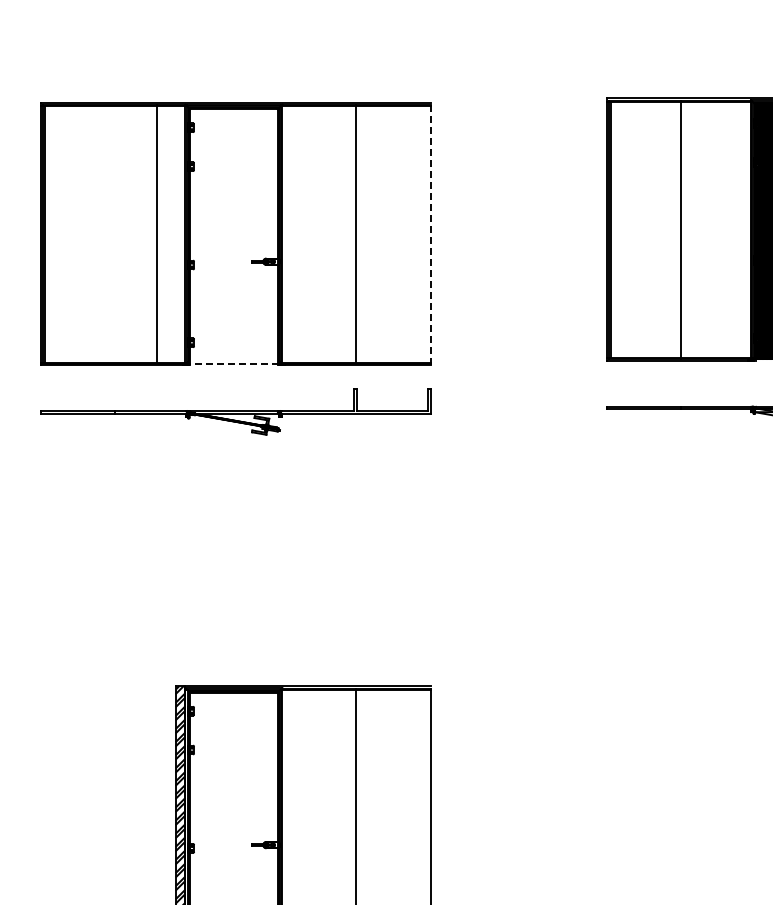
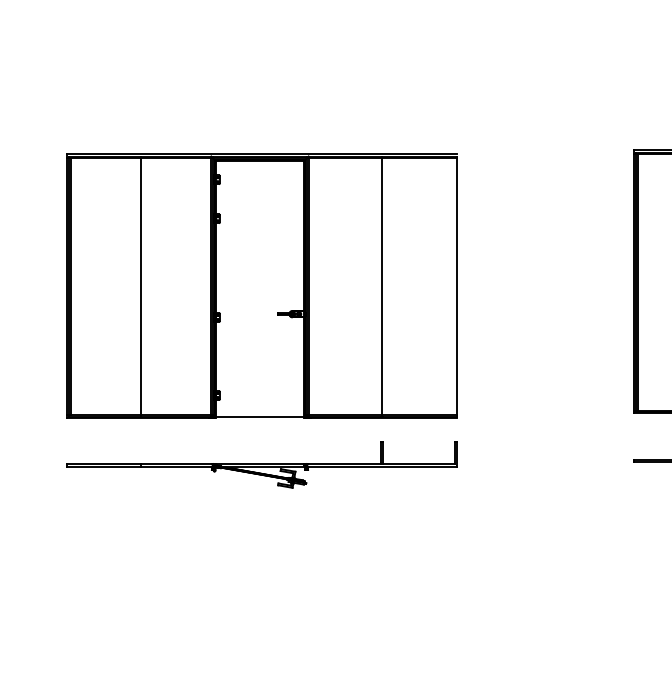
line: (157, 234) -> (141, 286), moved
line: (430, 235) -> (457, 287), dashed -> solid
line: (233, 363) -> (259, 416), dashed -> solid

